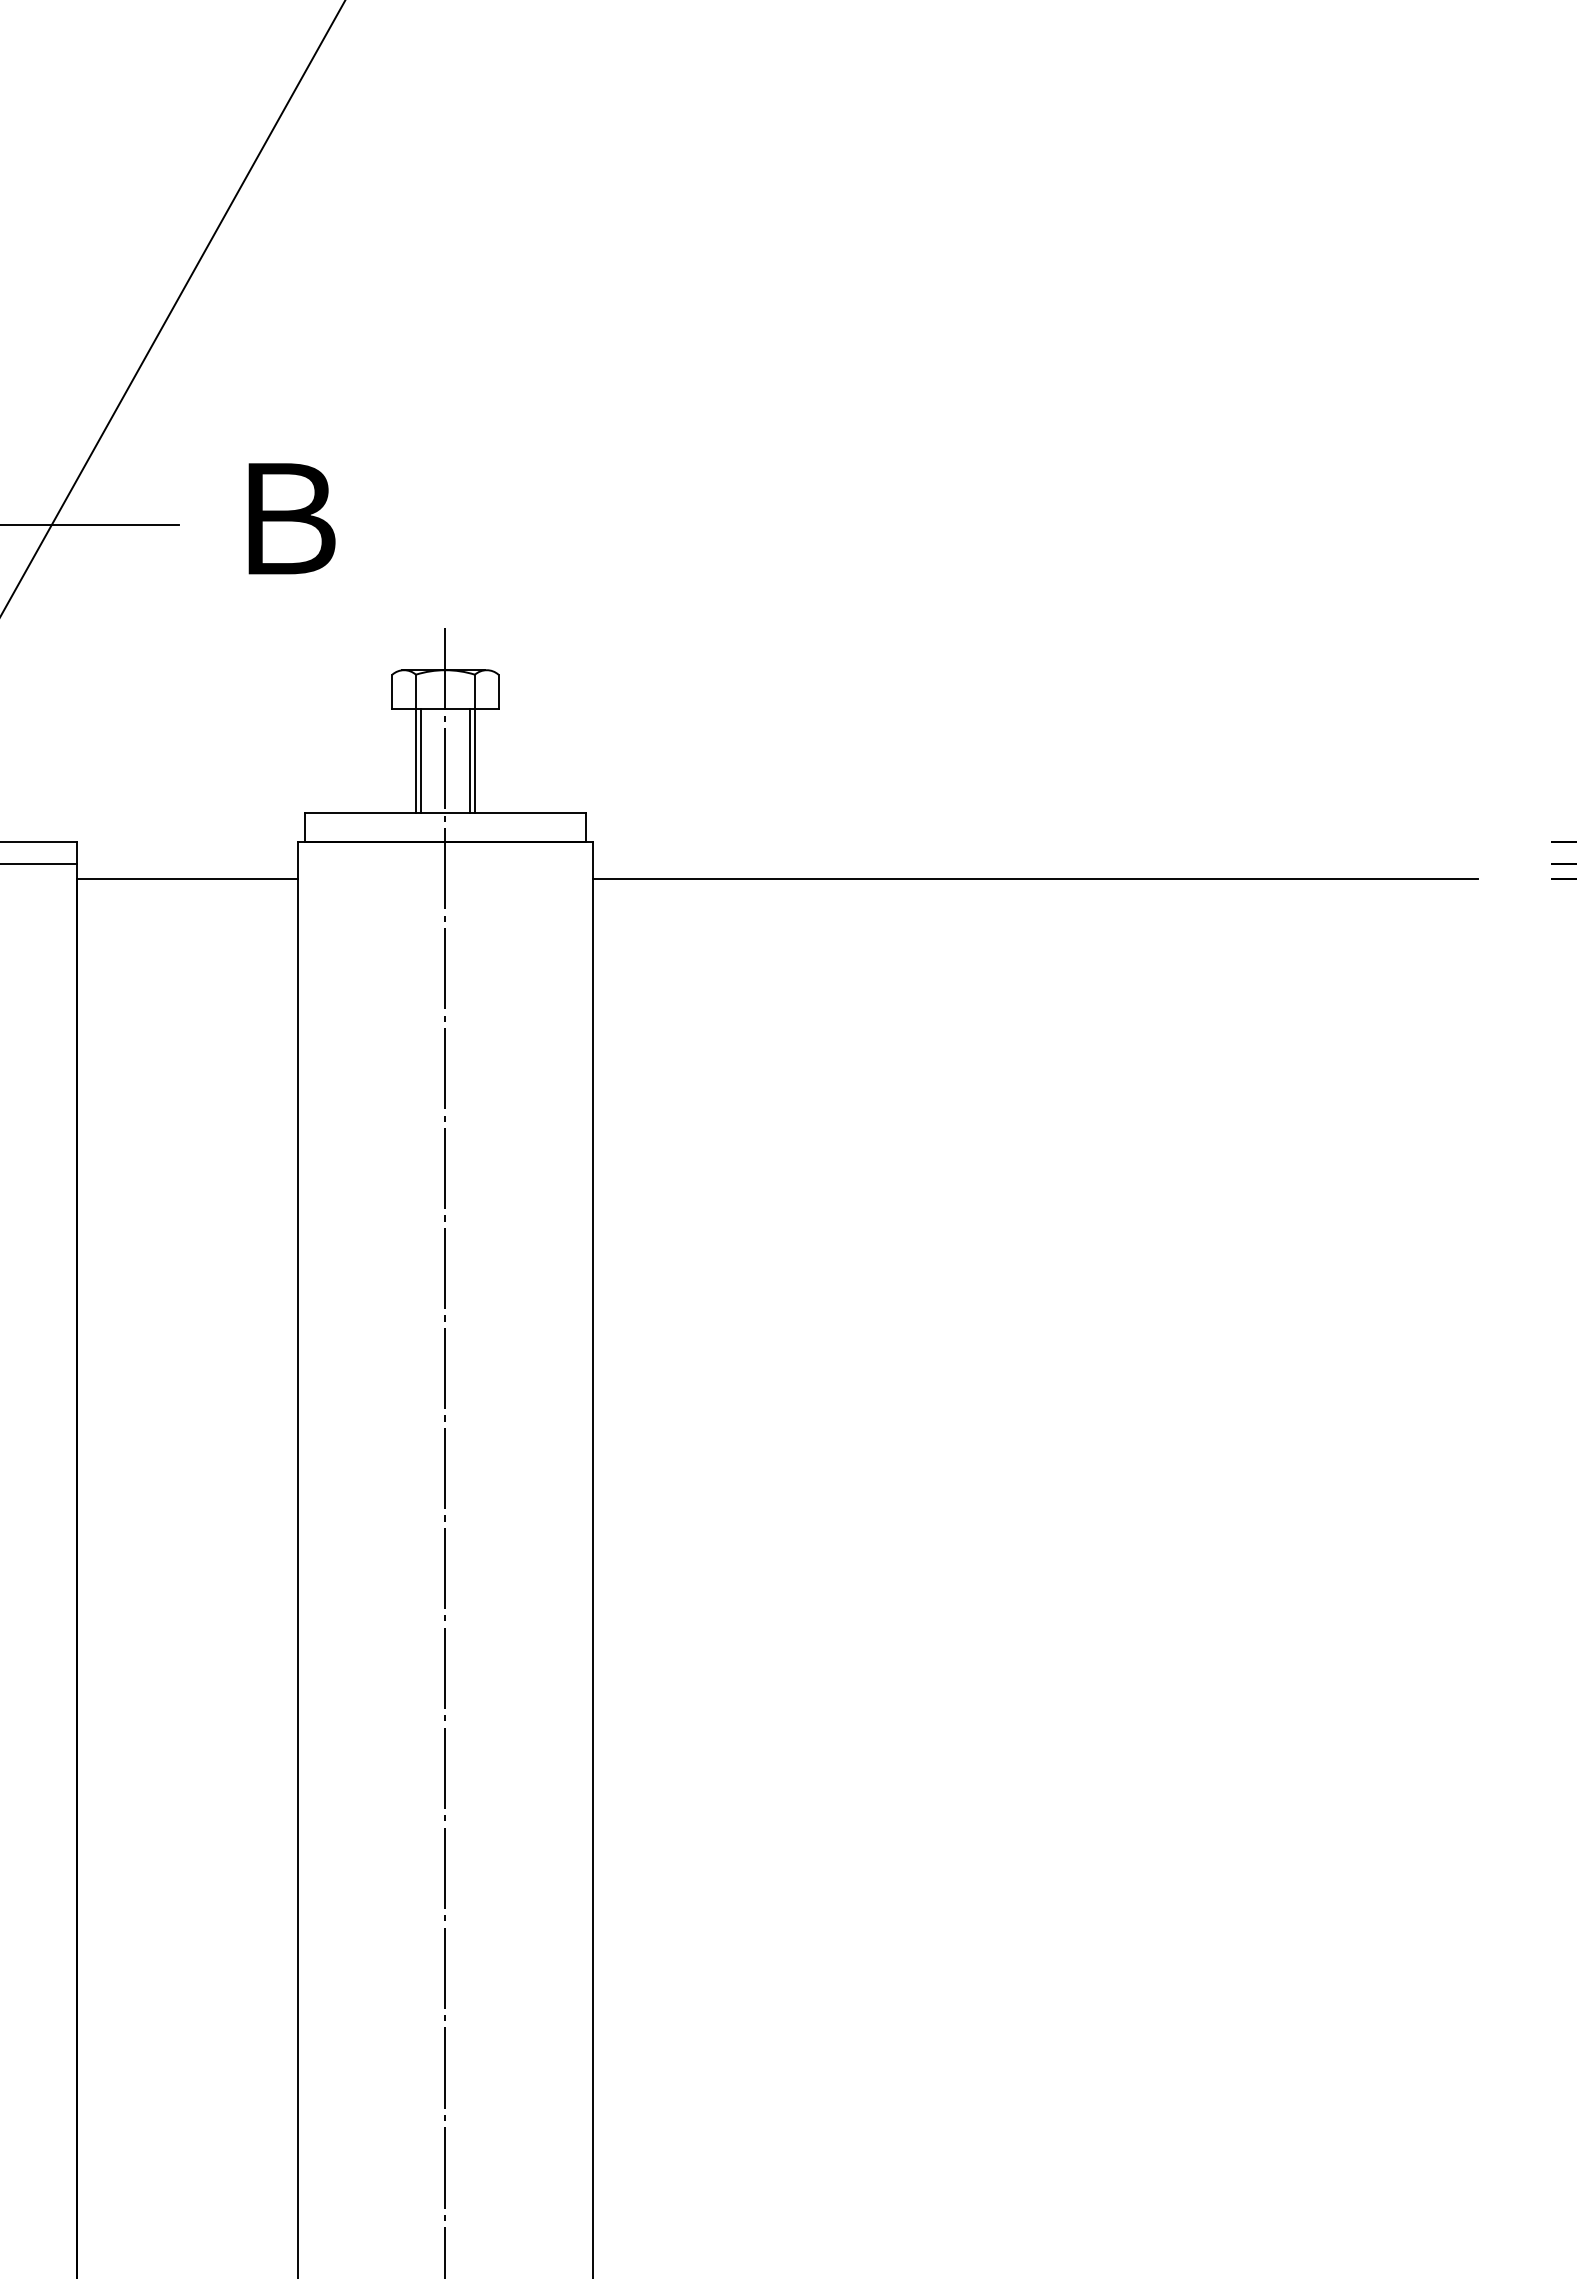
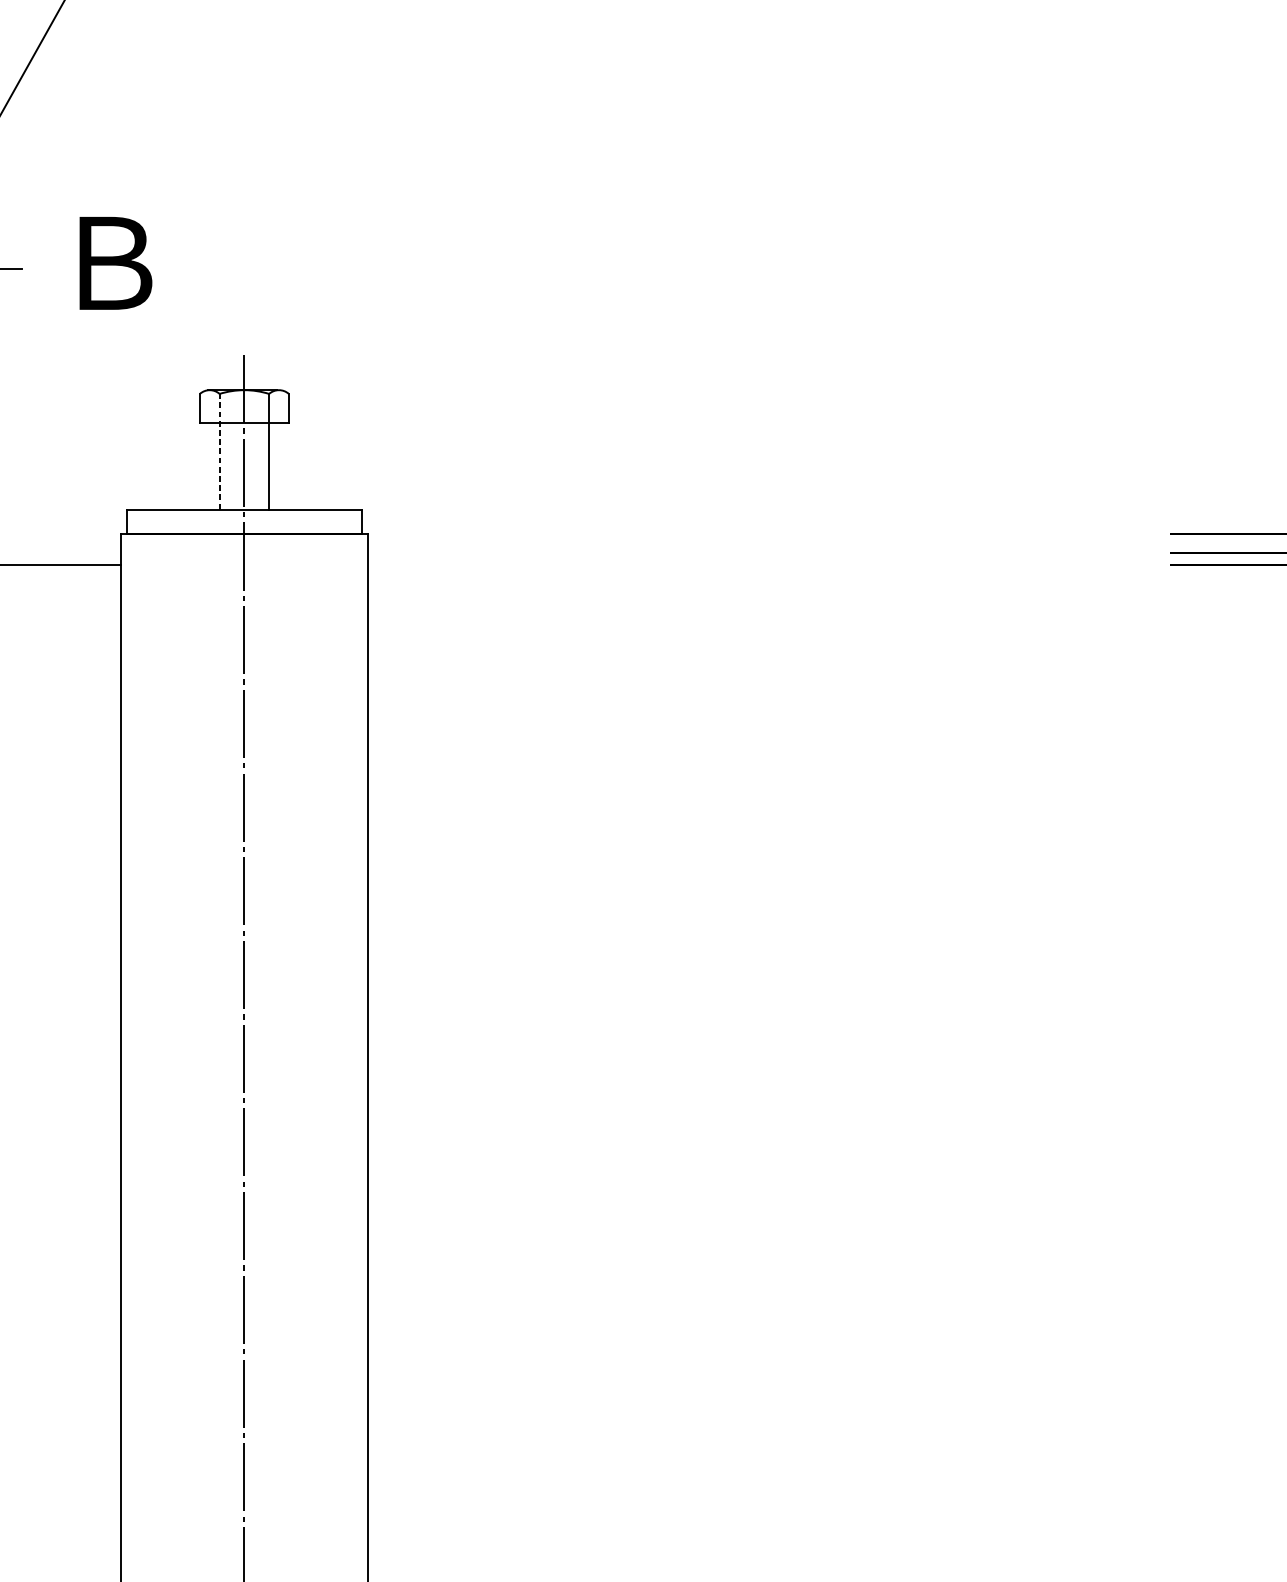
line: (415, 743) -> (219, 451), solid -> dashed
line: (421, 760) -> (224, 465), removed
line: (469, 760) -> (264, 465), removed
line: (1035, 879) -> (738, 565), removed

